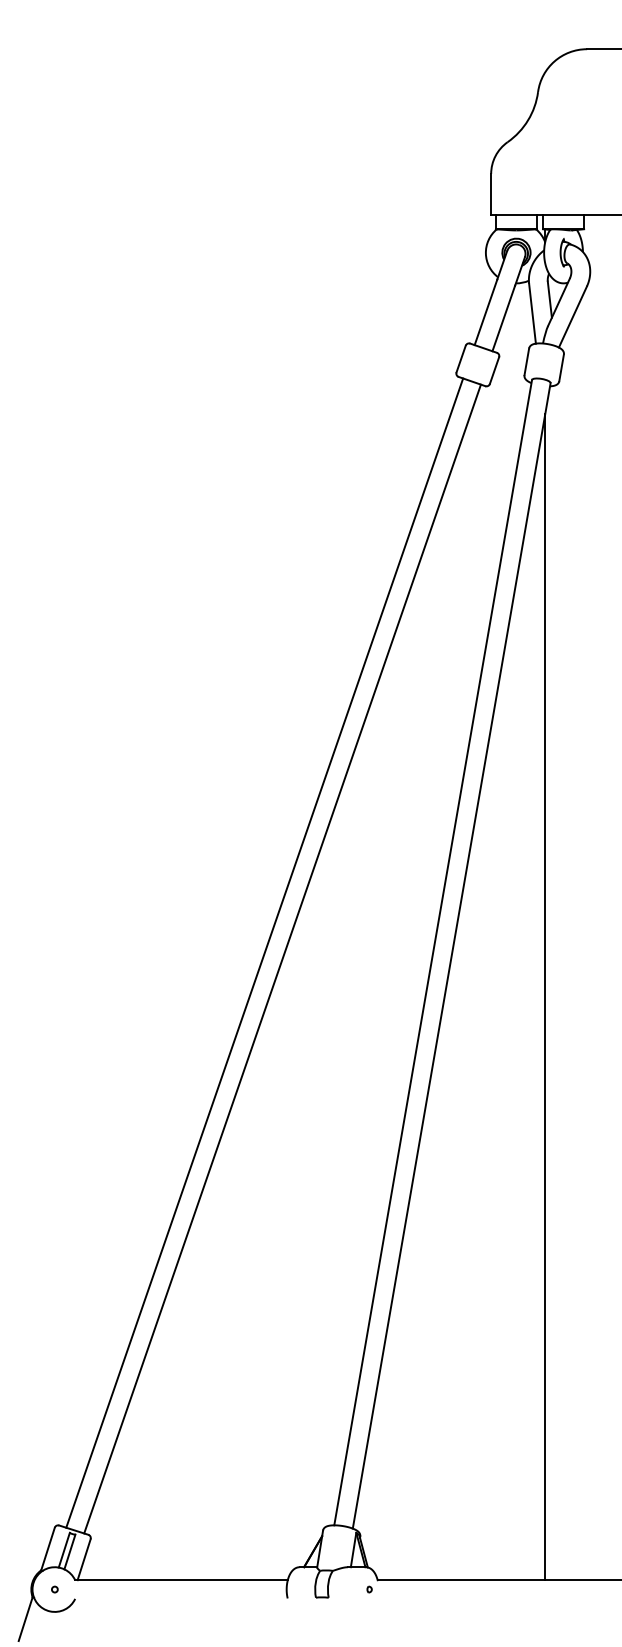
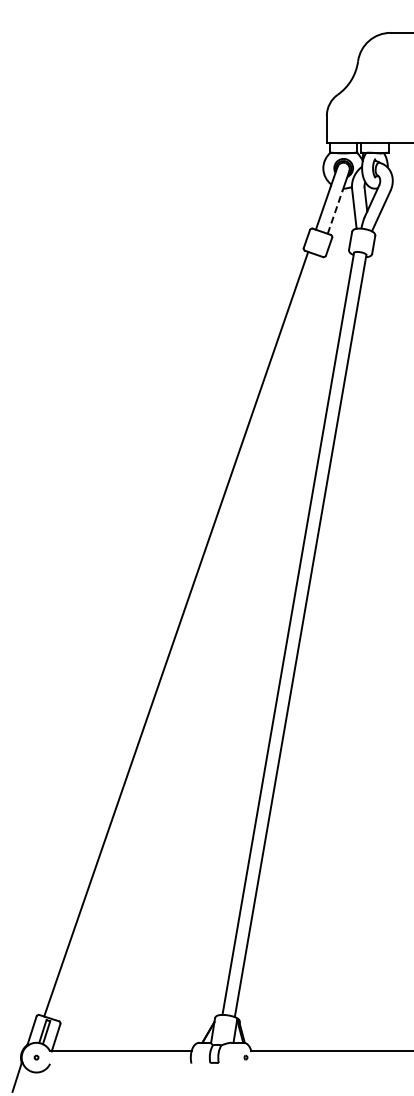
line: (504, 317) -> (335, 211), solid -> dashed
line: (283, 959) -> (188, 638), removed
line: (544, 997) -> (362, 663), removed

